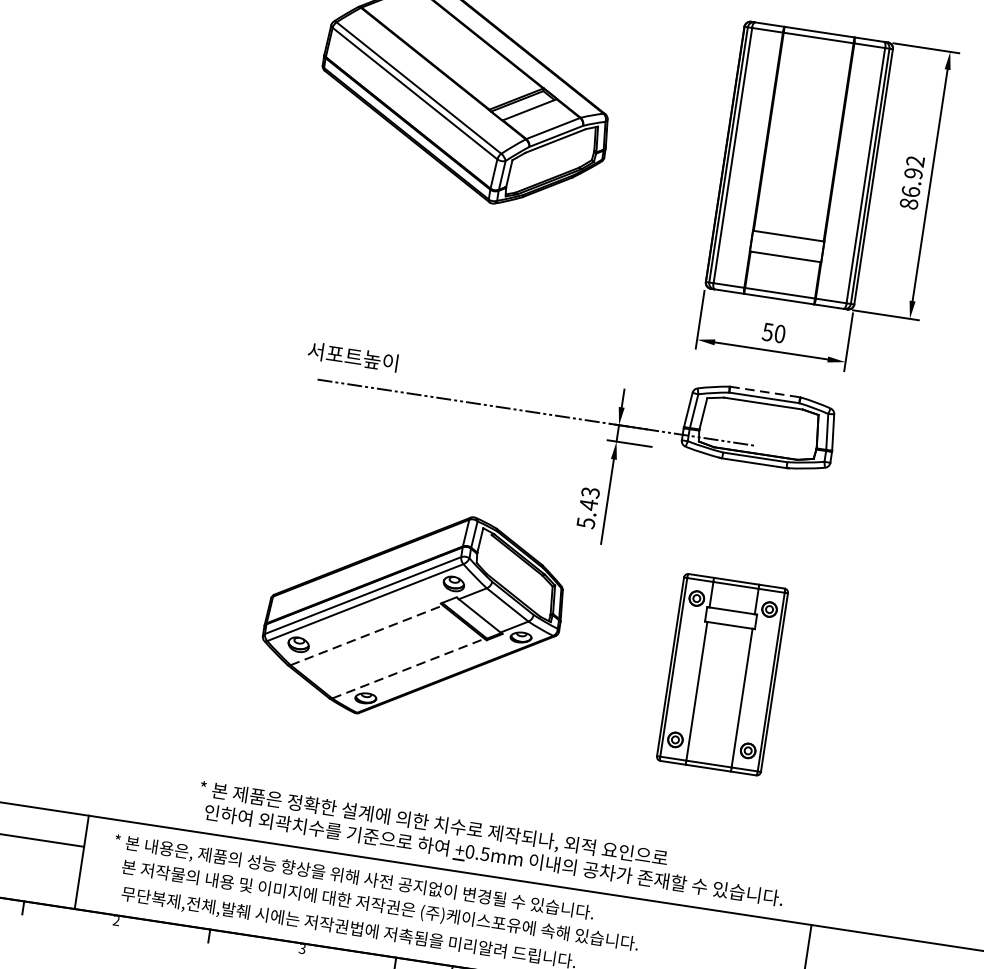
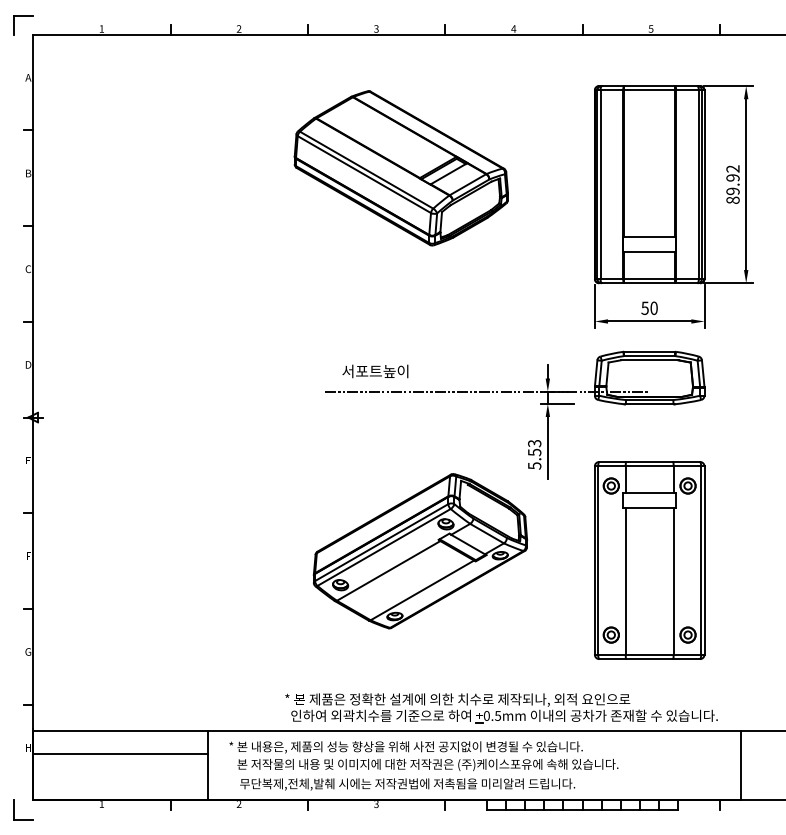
text: (910, 191) -> (732, 191), 86.92 -> 89.92
text: (353, 356) -> (375, 371), moved
line: (764, 391) -> (649, 351), dashed -> solid
text: (588, 504) -> (534, 452), 5.43 -> 5.53
line: (366, 634) -> (388, 570), dashed -> solid
line: (408, 668) -> (422, 590), dashed -> solid
part: (722, 674) -> (649, 560), size x1.43

